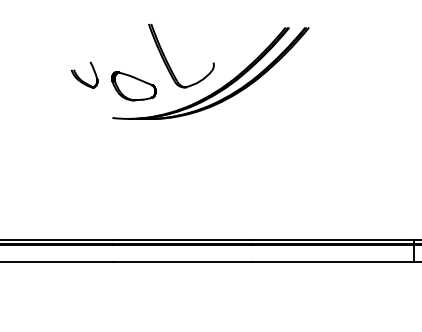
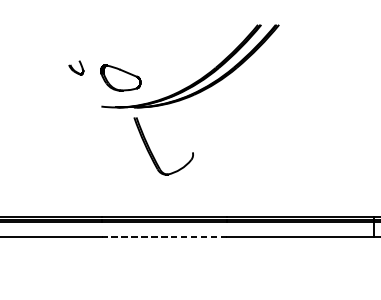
part: (168, 62) -> (152, 152), moved
part: (84, 74) -> (76, 67), size x0.6
line: (181, 262) -> (163, 237), solid -> dashed

